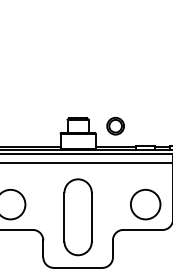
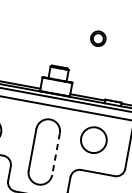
part: (115, 125) -> (98, 38), moved
circle: (145, 204) -> (93, 140), moved
line: (91, 217) -> (55, 154), solid -> dashed

